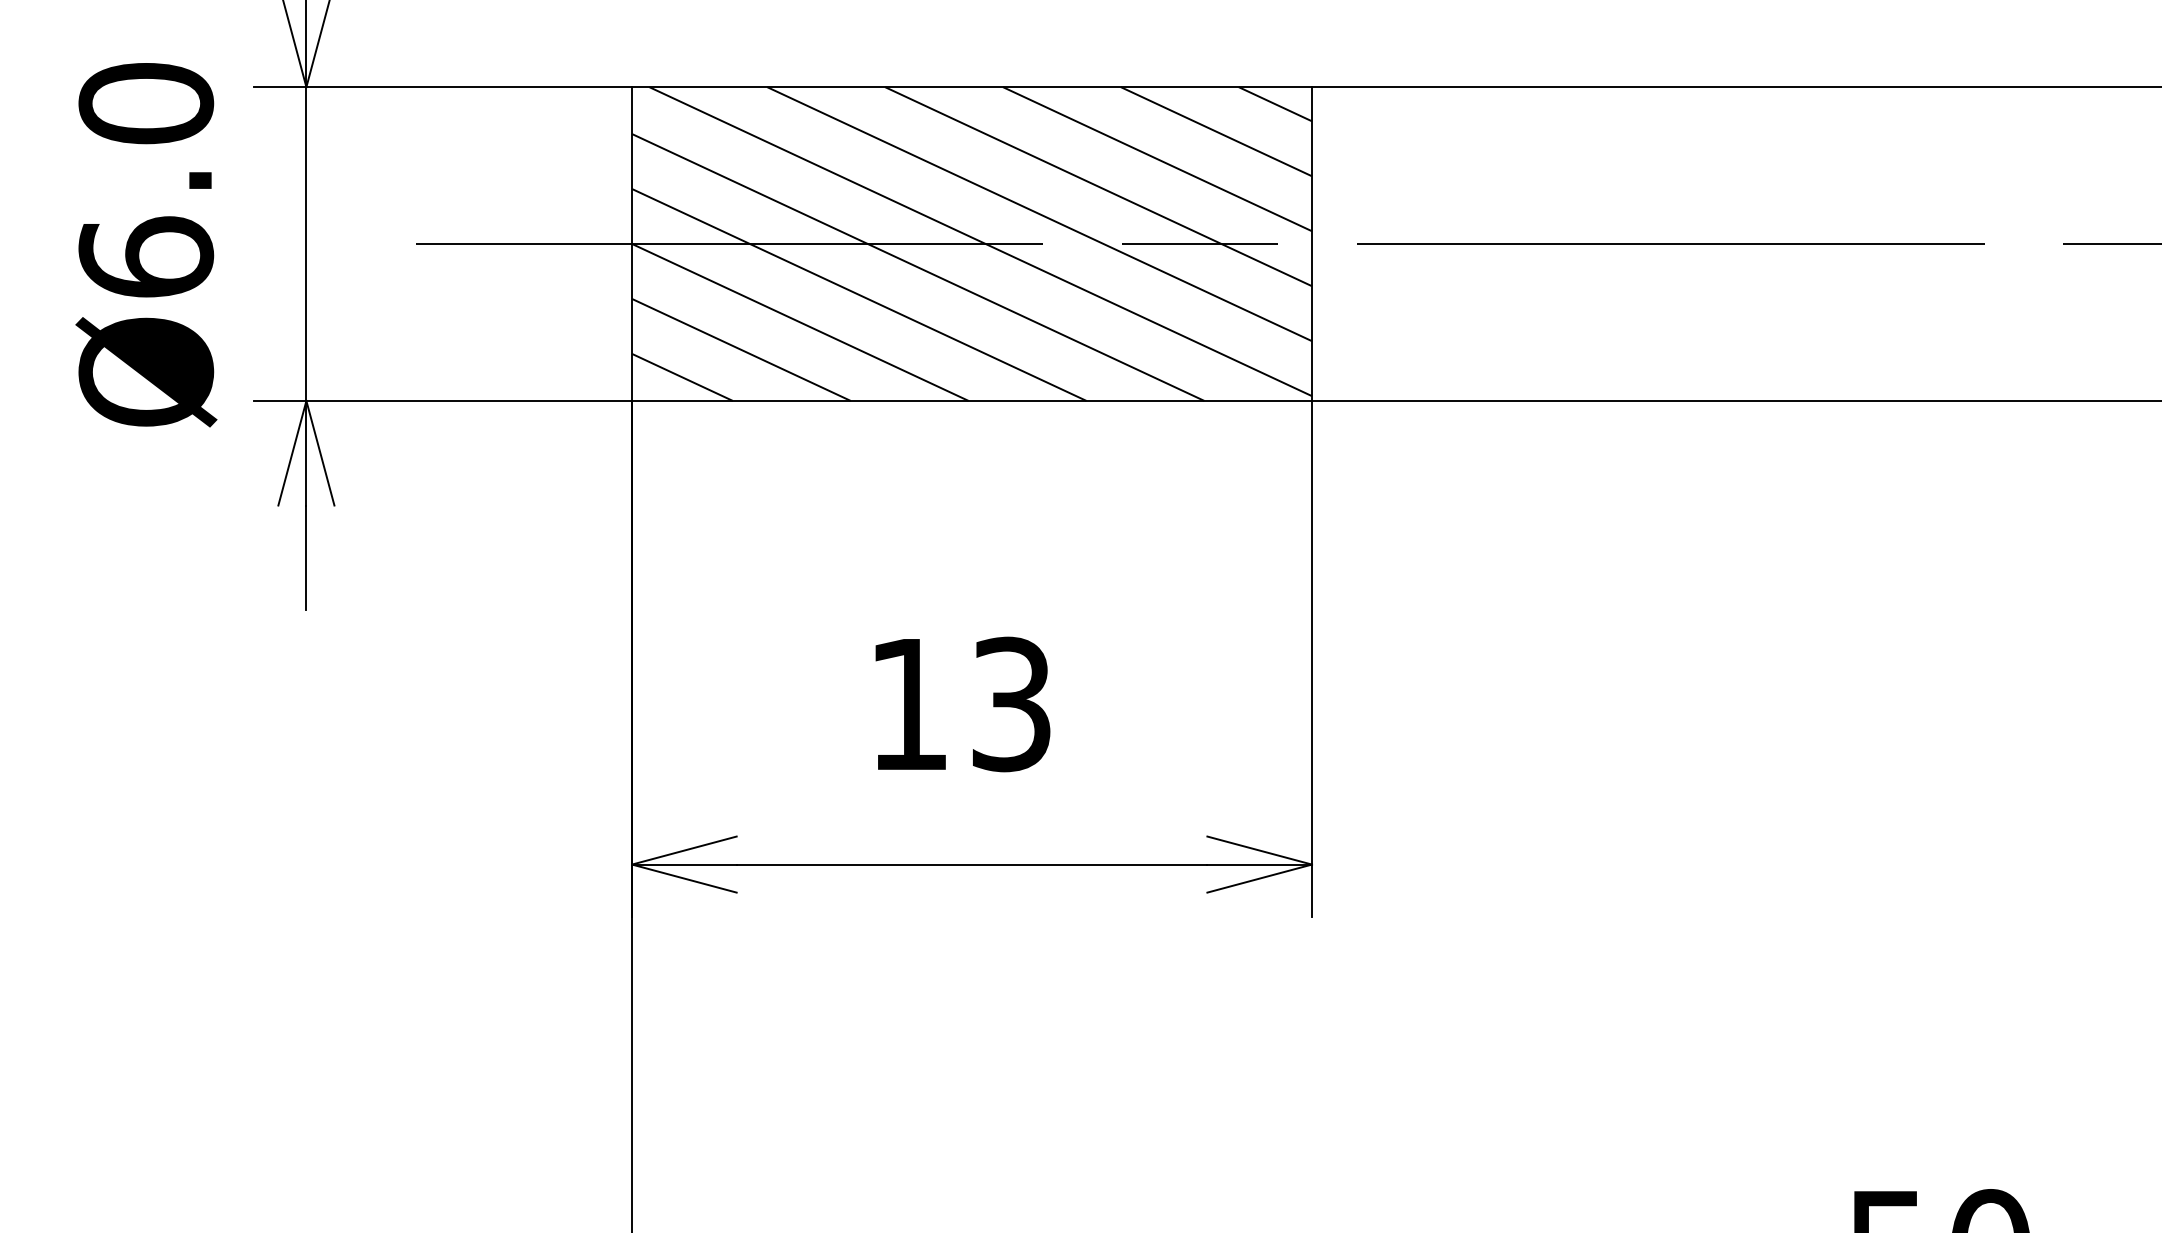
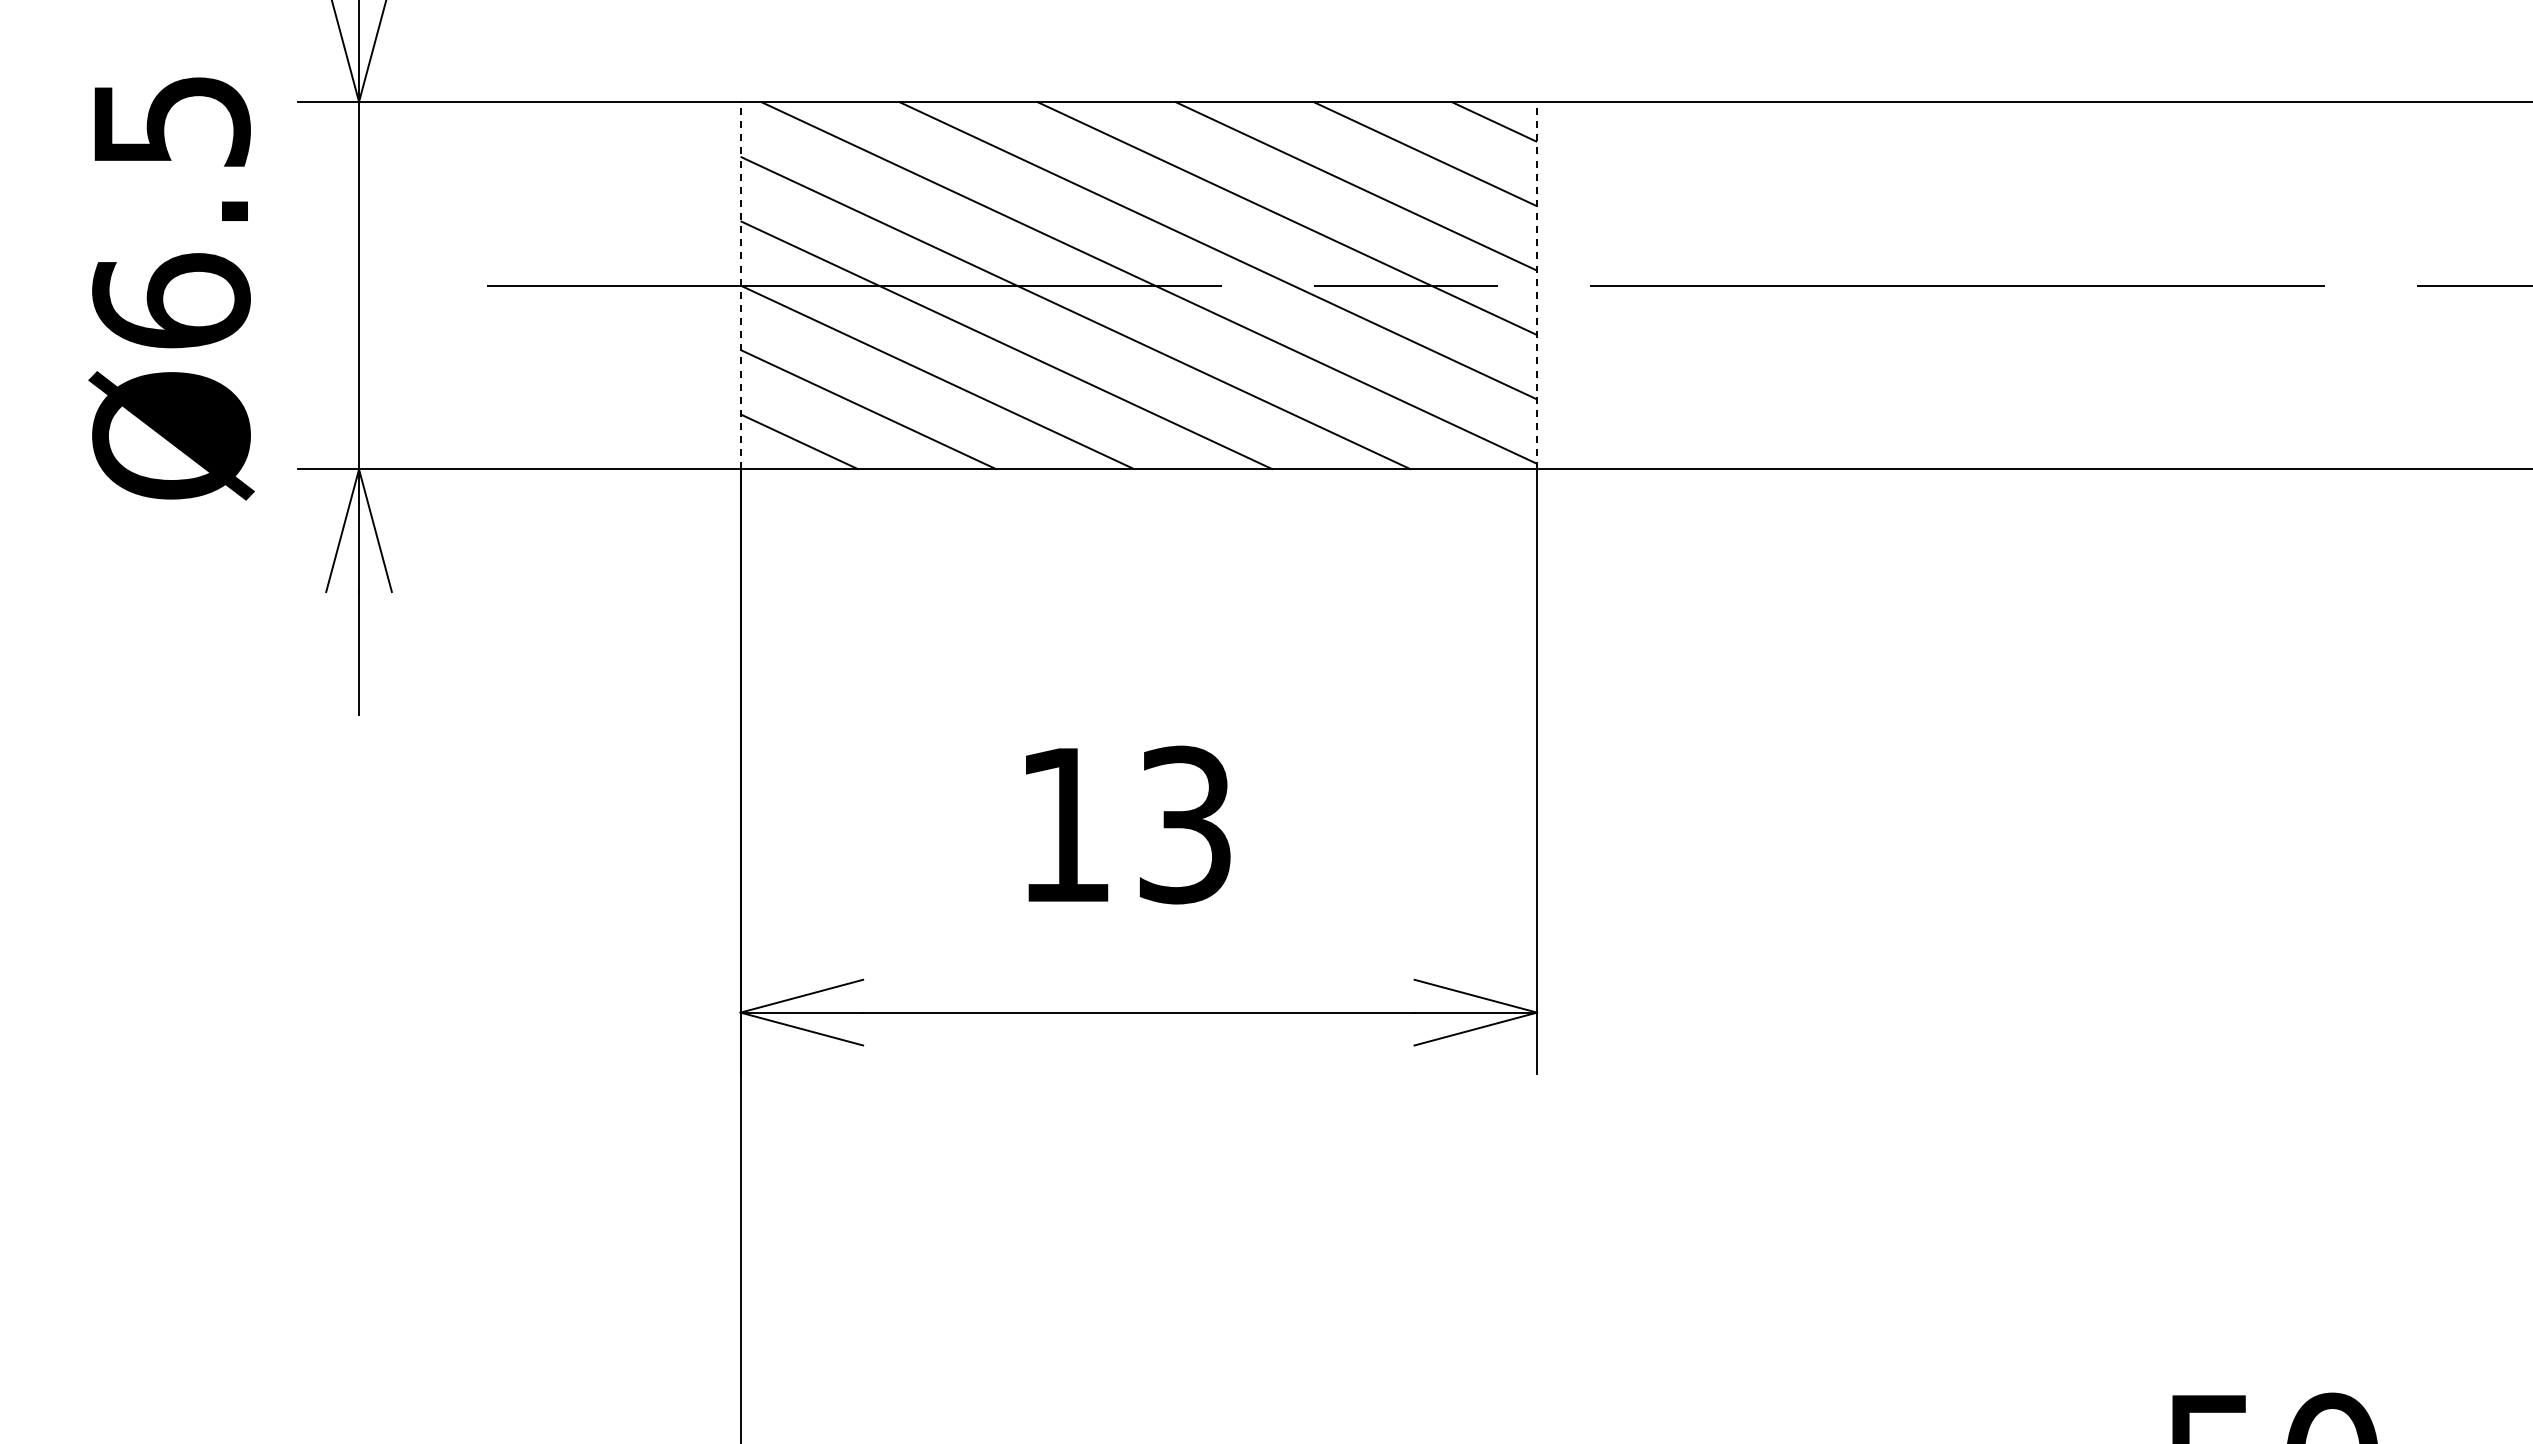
text: (146, 103) -> (171, 120), Ø6.0 -> Ø6.5
line: (632, 243) -> (740, 285), solid -> dashed
line: (1312, 243) -> (1537, 285), solid -> dashed

